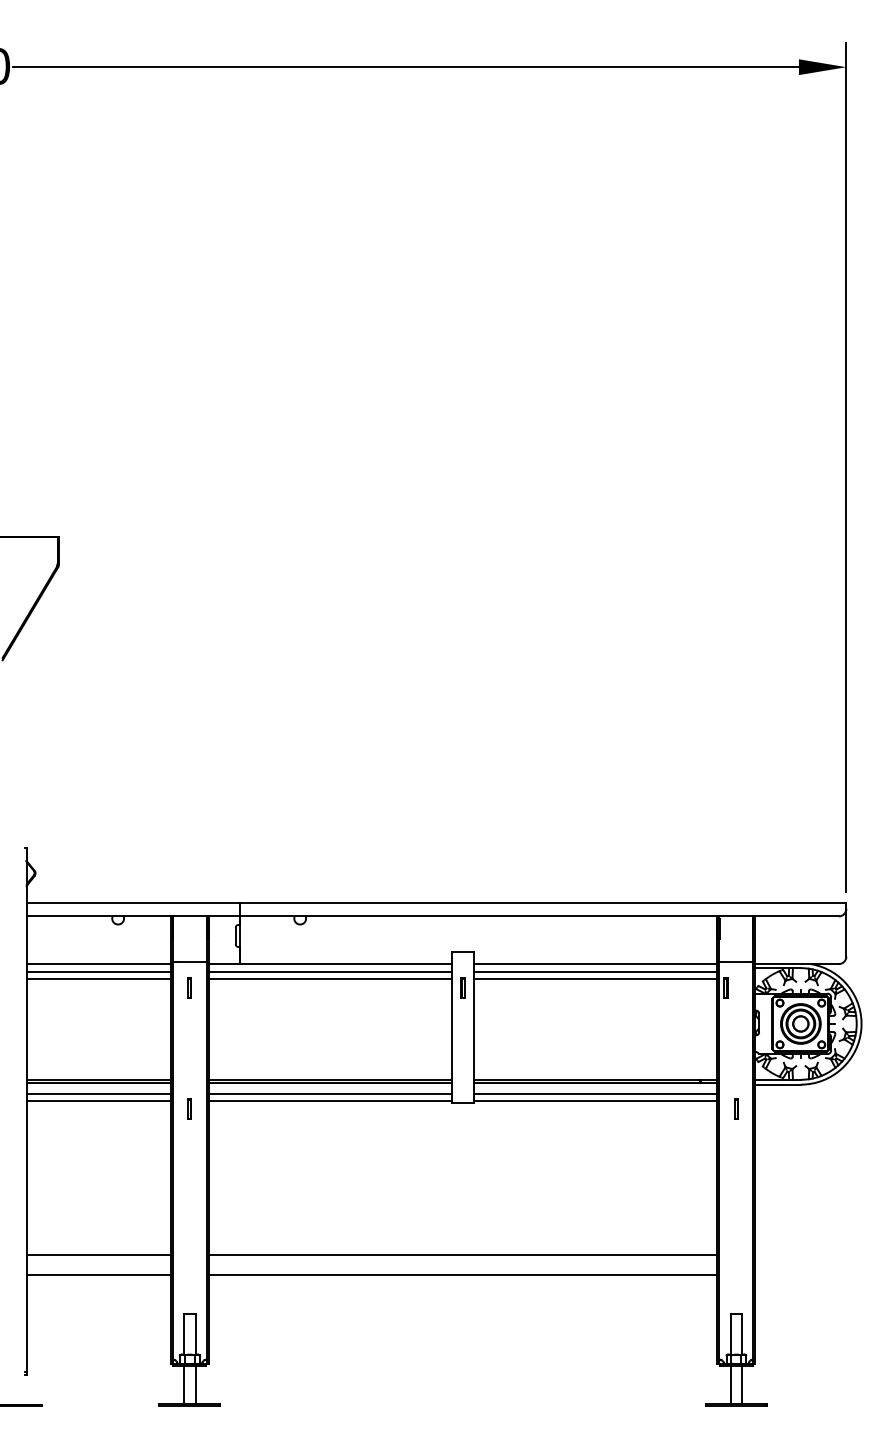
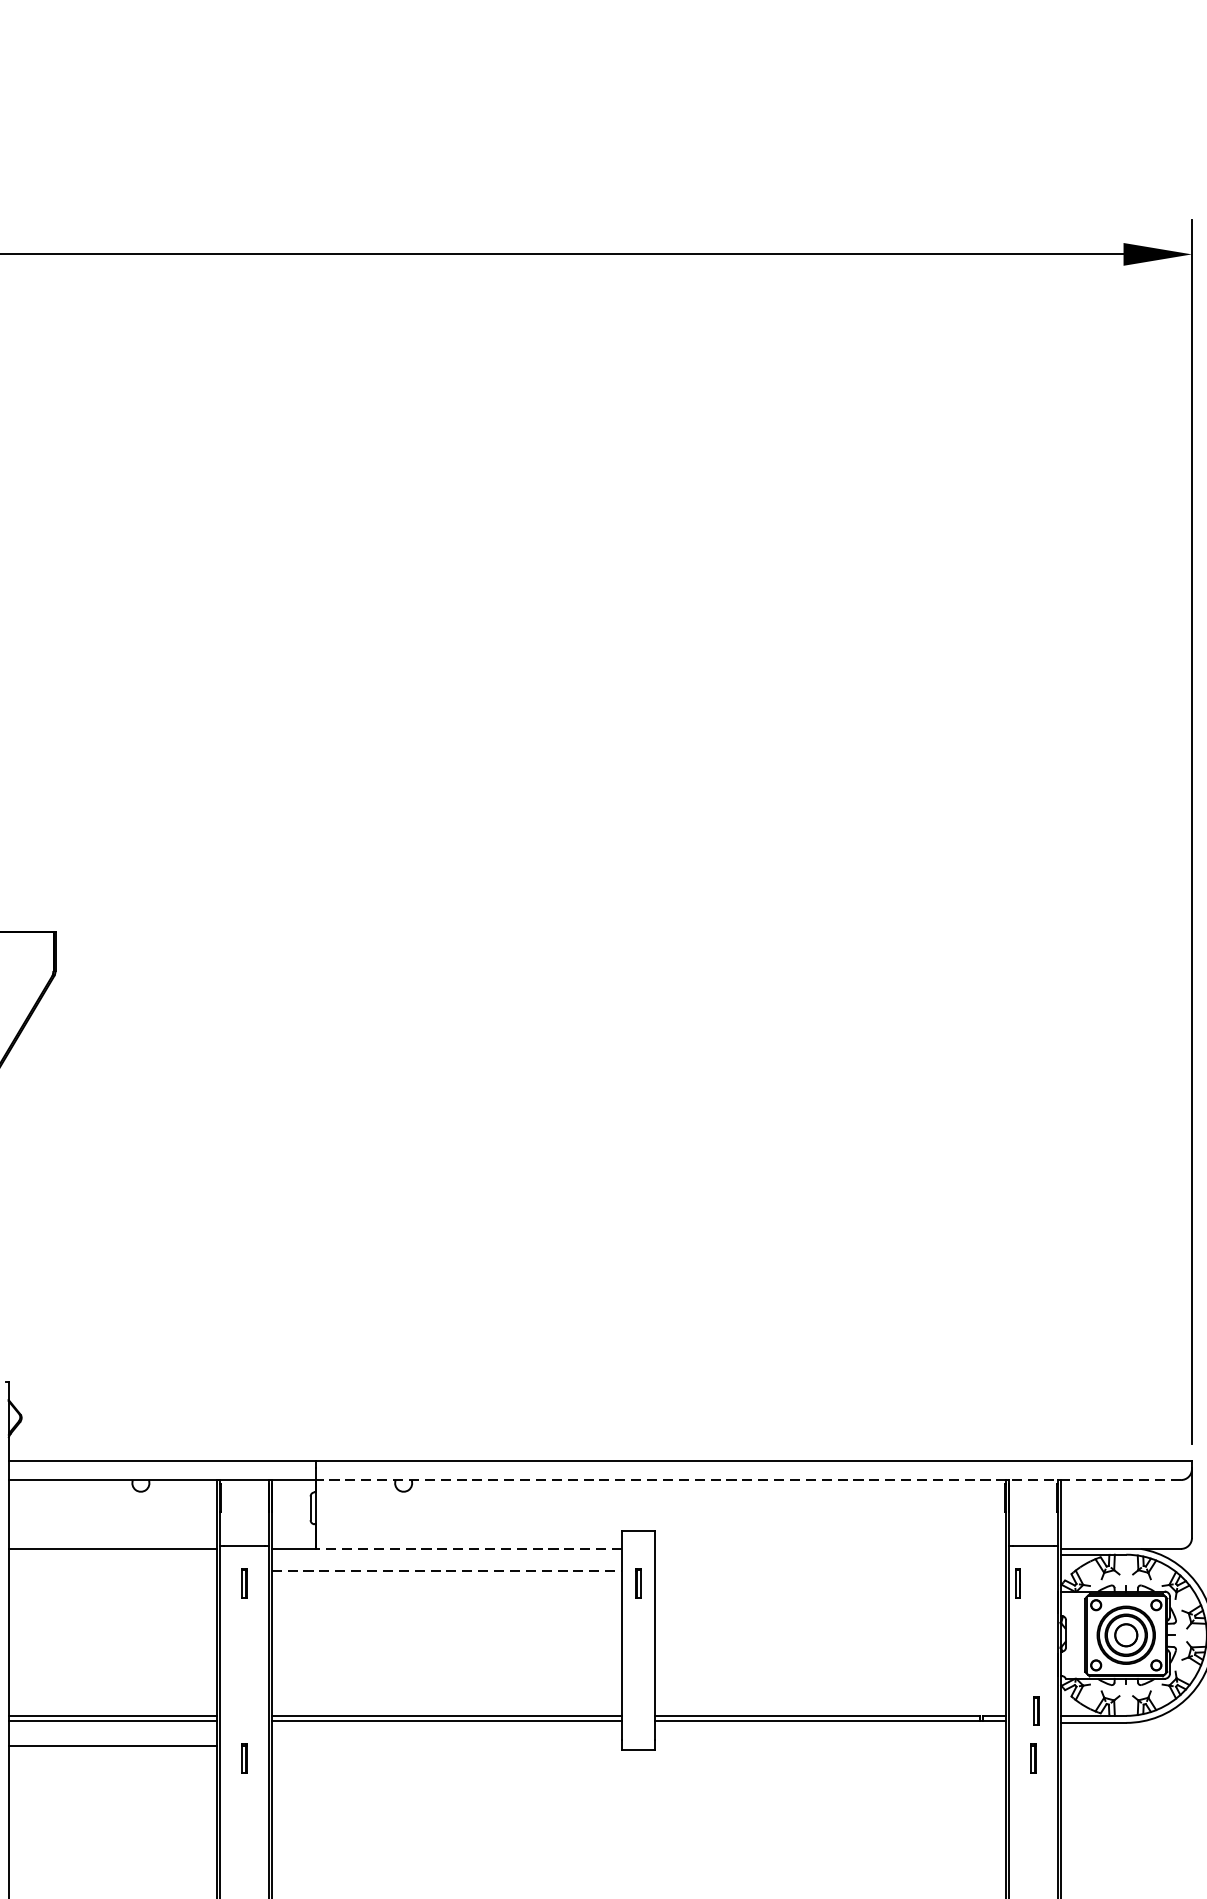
line: (539, 916) -> (749, 1480), solid -> dashed
line: (345, 964) -> (469, 1549), solid -> dashed
line: (595, 964) -> (829, 1549), removed
line: (98, 972) -> (112, 1561), removed
line: (329, 972) -> (445, 1561), removed
line: (595, 972) -> (829, 1561), removed
line: (98, 979) -> (112, 1571), removed
line: (330, 979) -> (447, 1571), solid -> dashed
line: (595, 979) -> (829, 1571), removed
line: (737, 1075) -> (1034, 1709), added
line: (98, 1093) -> (112, 1735), removed
line: (329, 1093) -> (445, 1735), removed
line: (595, 1093) -> (829, 1735), removed
line: (329, 1100) -> (445, 1745), removed
line: (595, 1100) -> (829, 1745), removed

